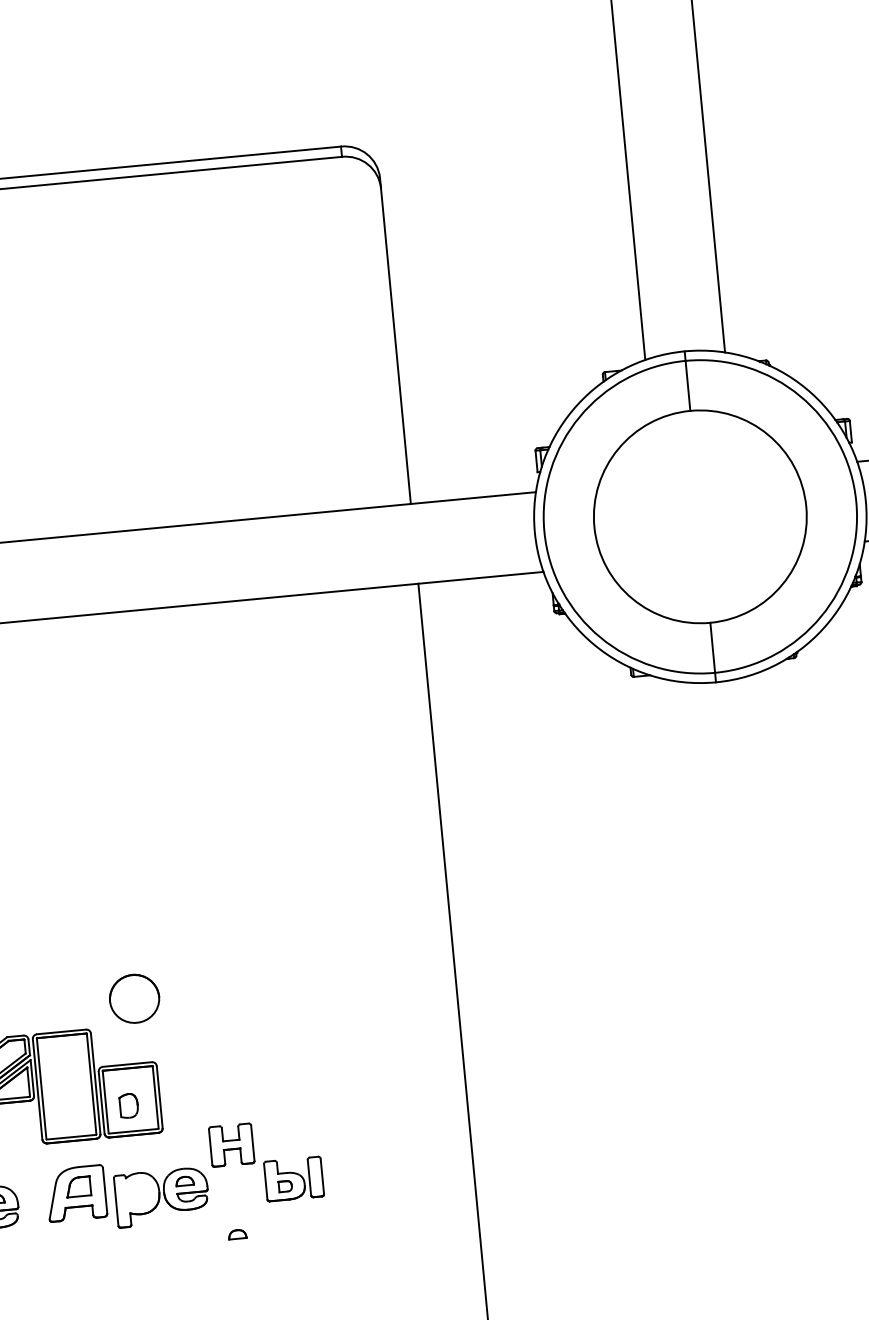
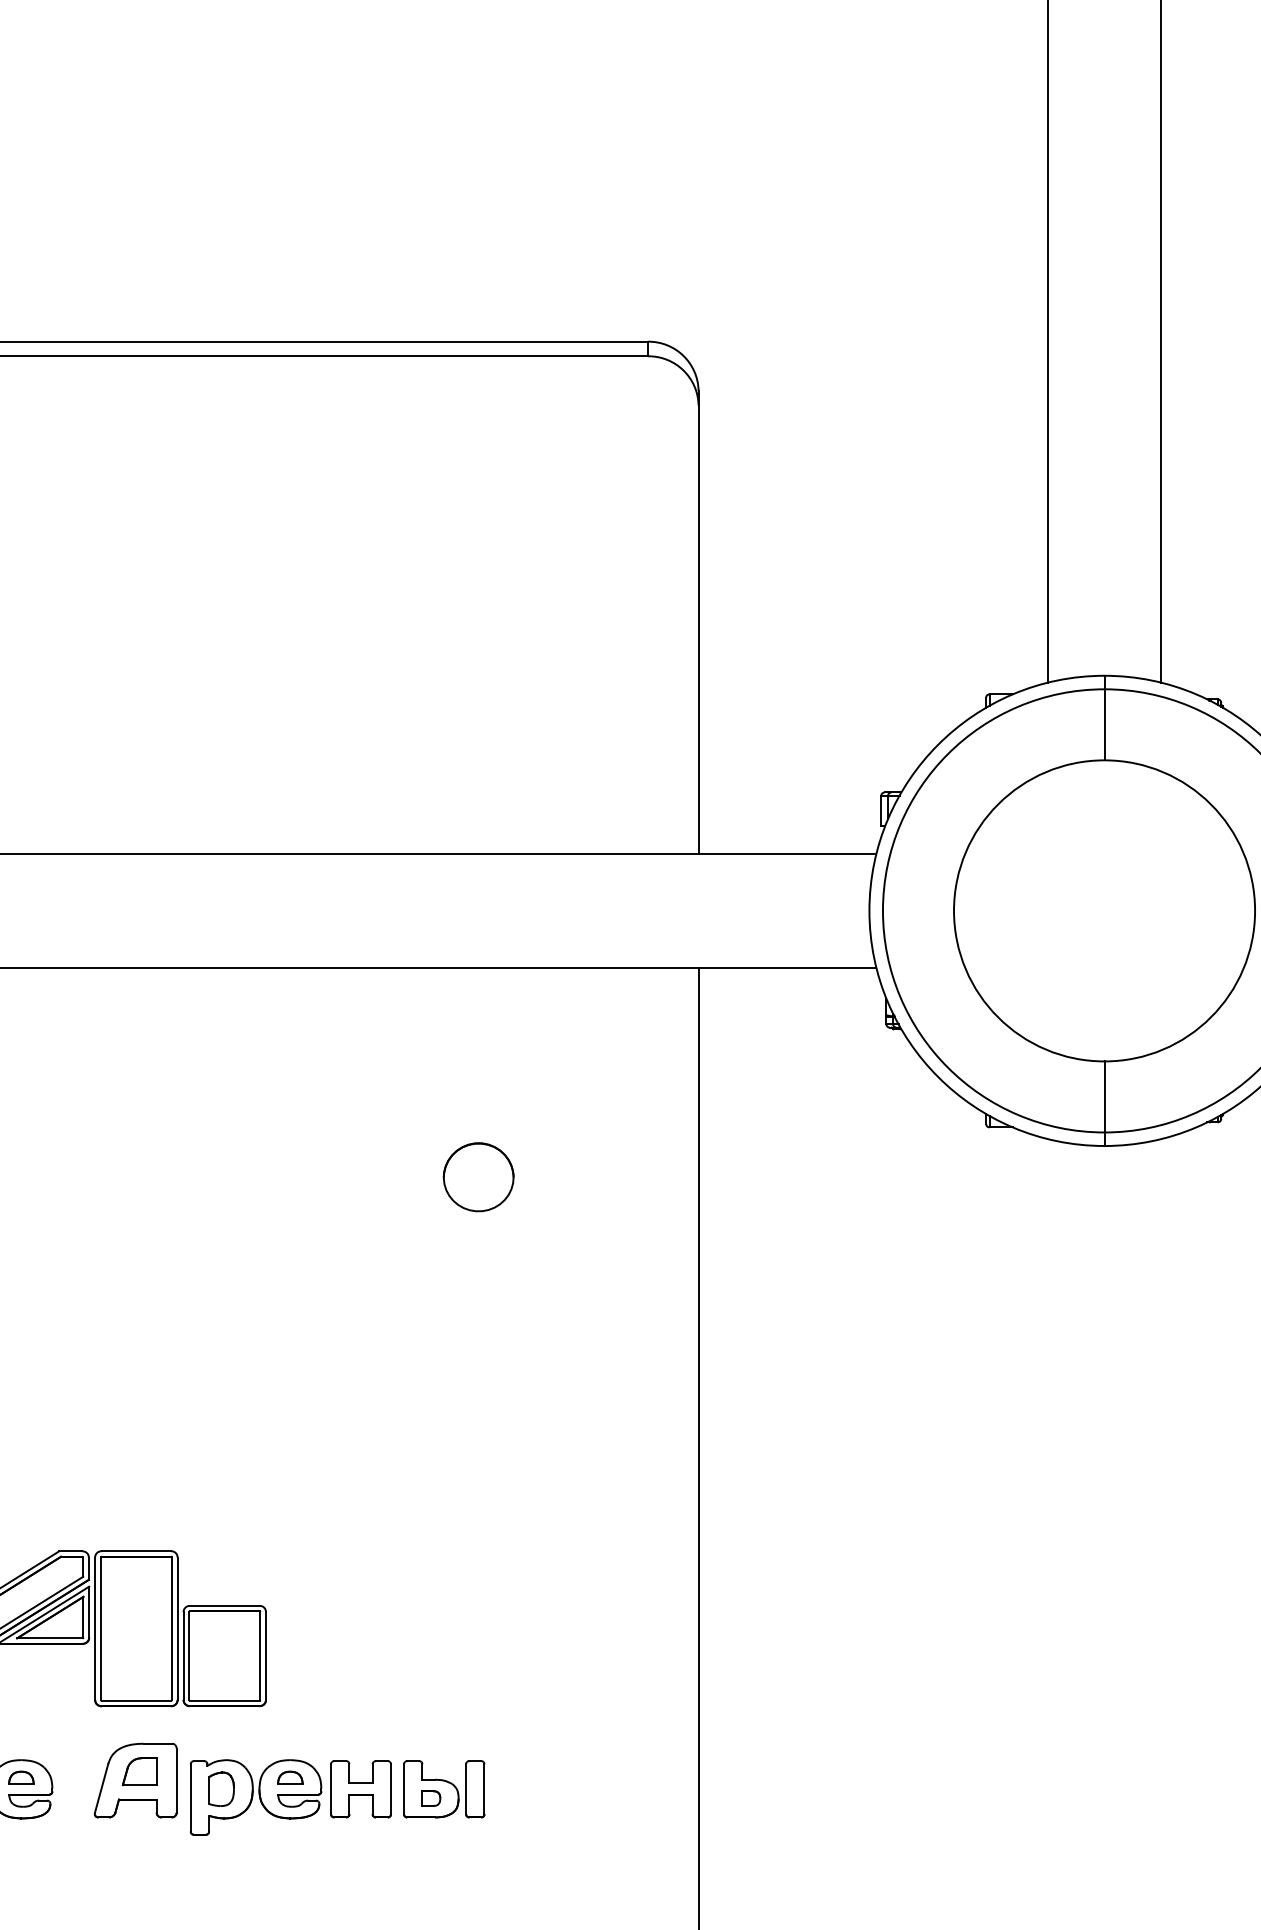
part: (134, 999) -> (478, 1177), moved
part: (128, 1105) -> (221, 1788), moved
part: (231, 1145) -> (360, 1789), moved
part: (237, 1234) -> (357, 1859), removed

